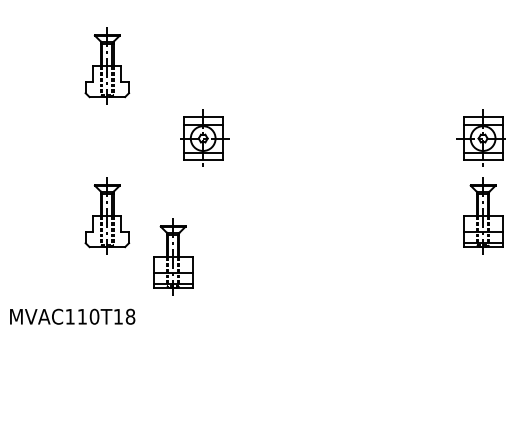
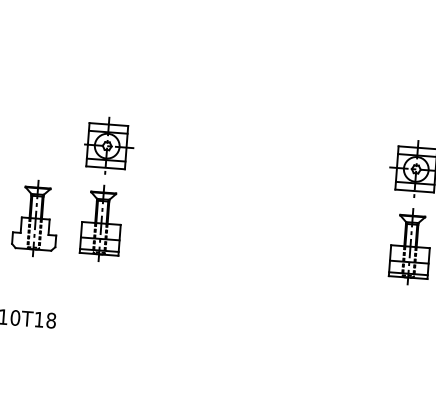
part: (107, 65) -> (47, 68), removed
part: (204, 137) -> (108, 145), moved
part: (173, 256) -> (101, 222), moved

